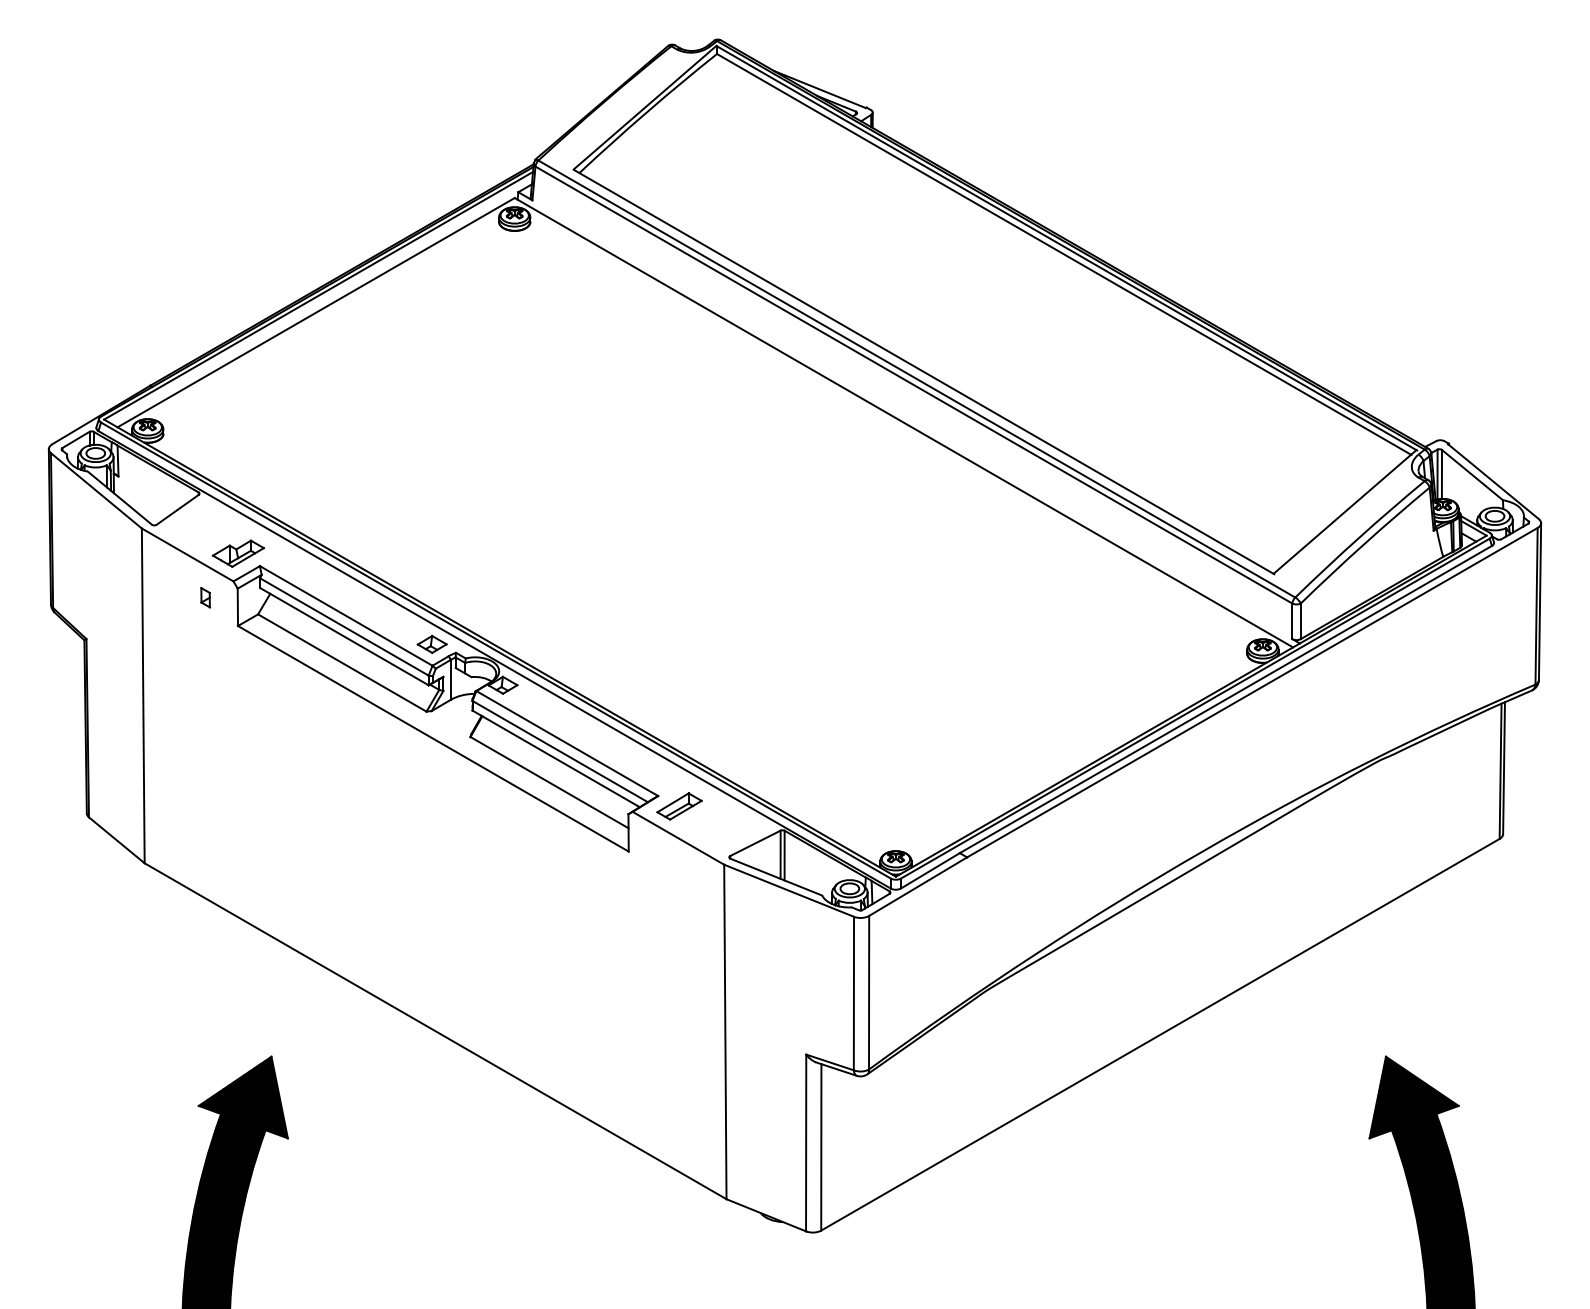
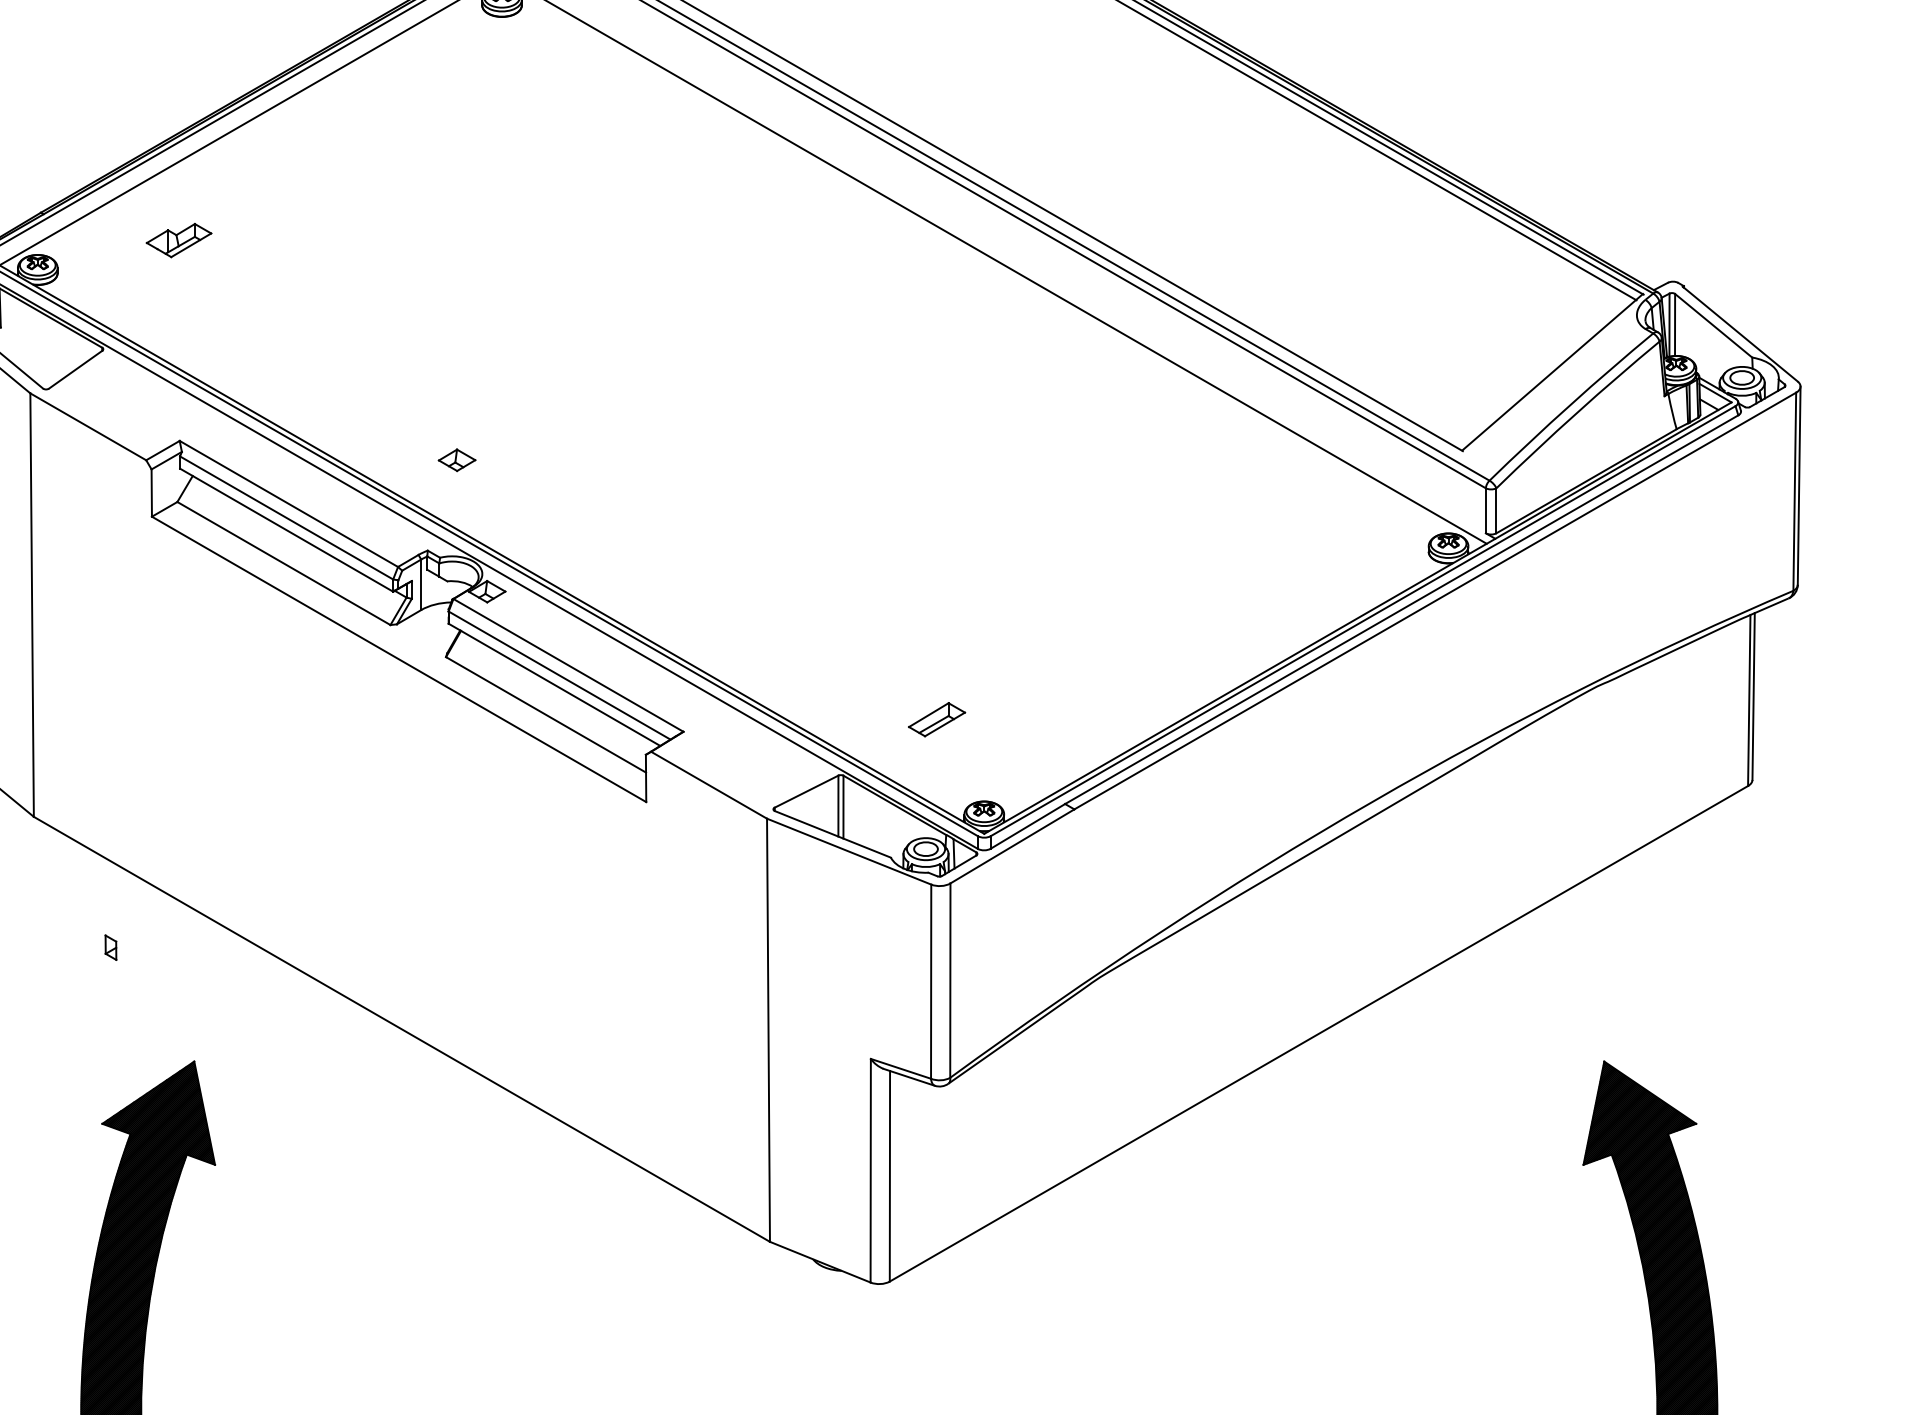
part: (237, 553) -> (177, 240), moved
part: (205, 597) -> (110, 947), moved
part: (431, 643) -> (456, 459), moved
part: (679, 806) -> (936, 719), moved

